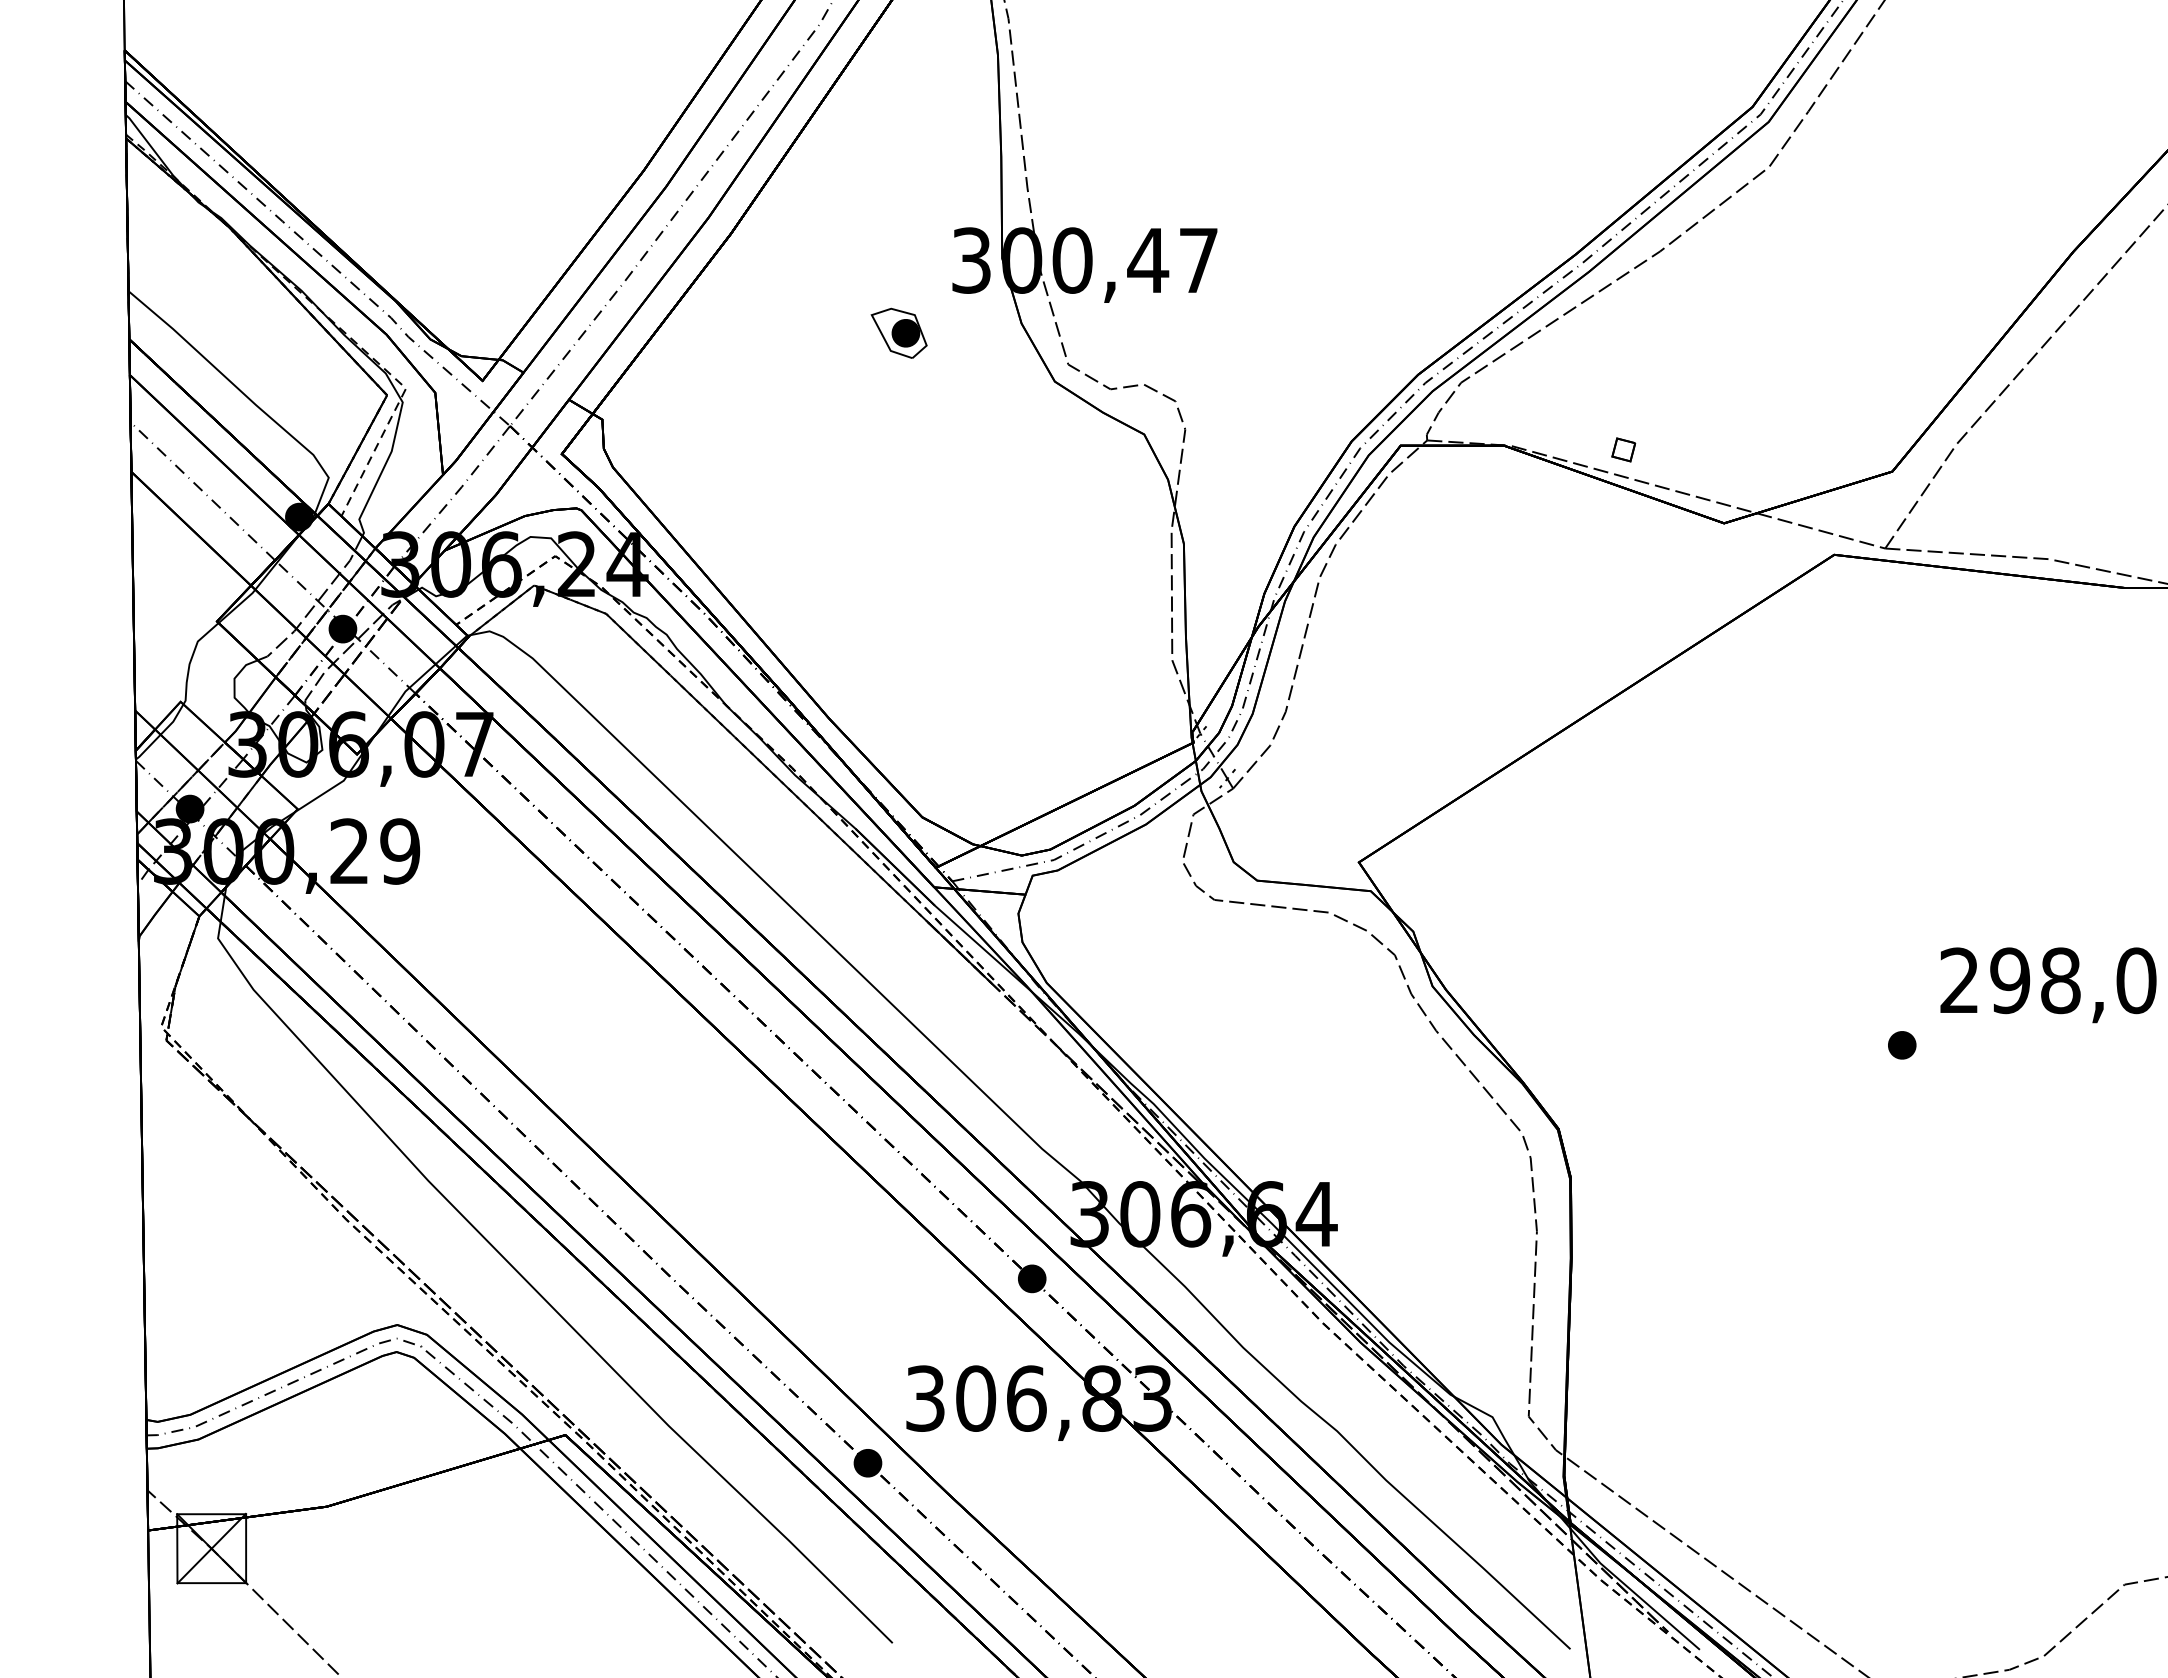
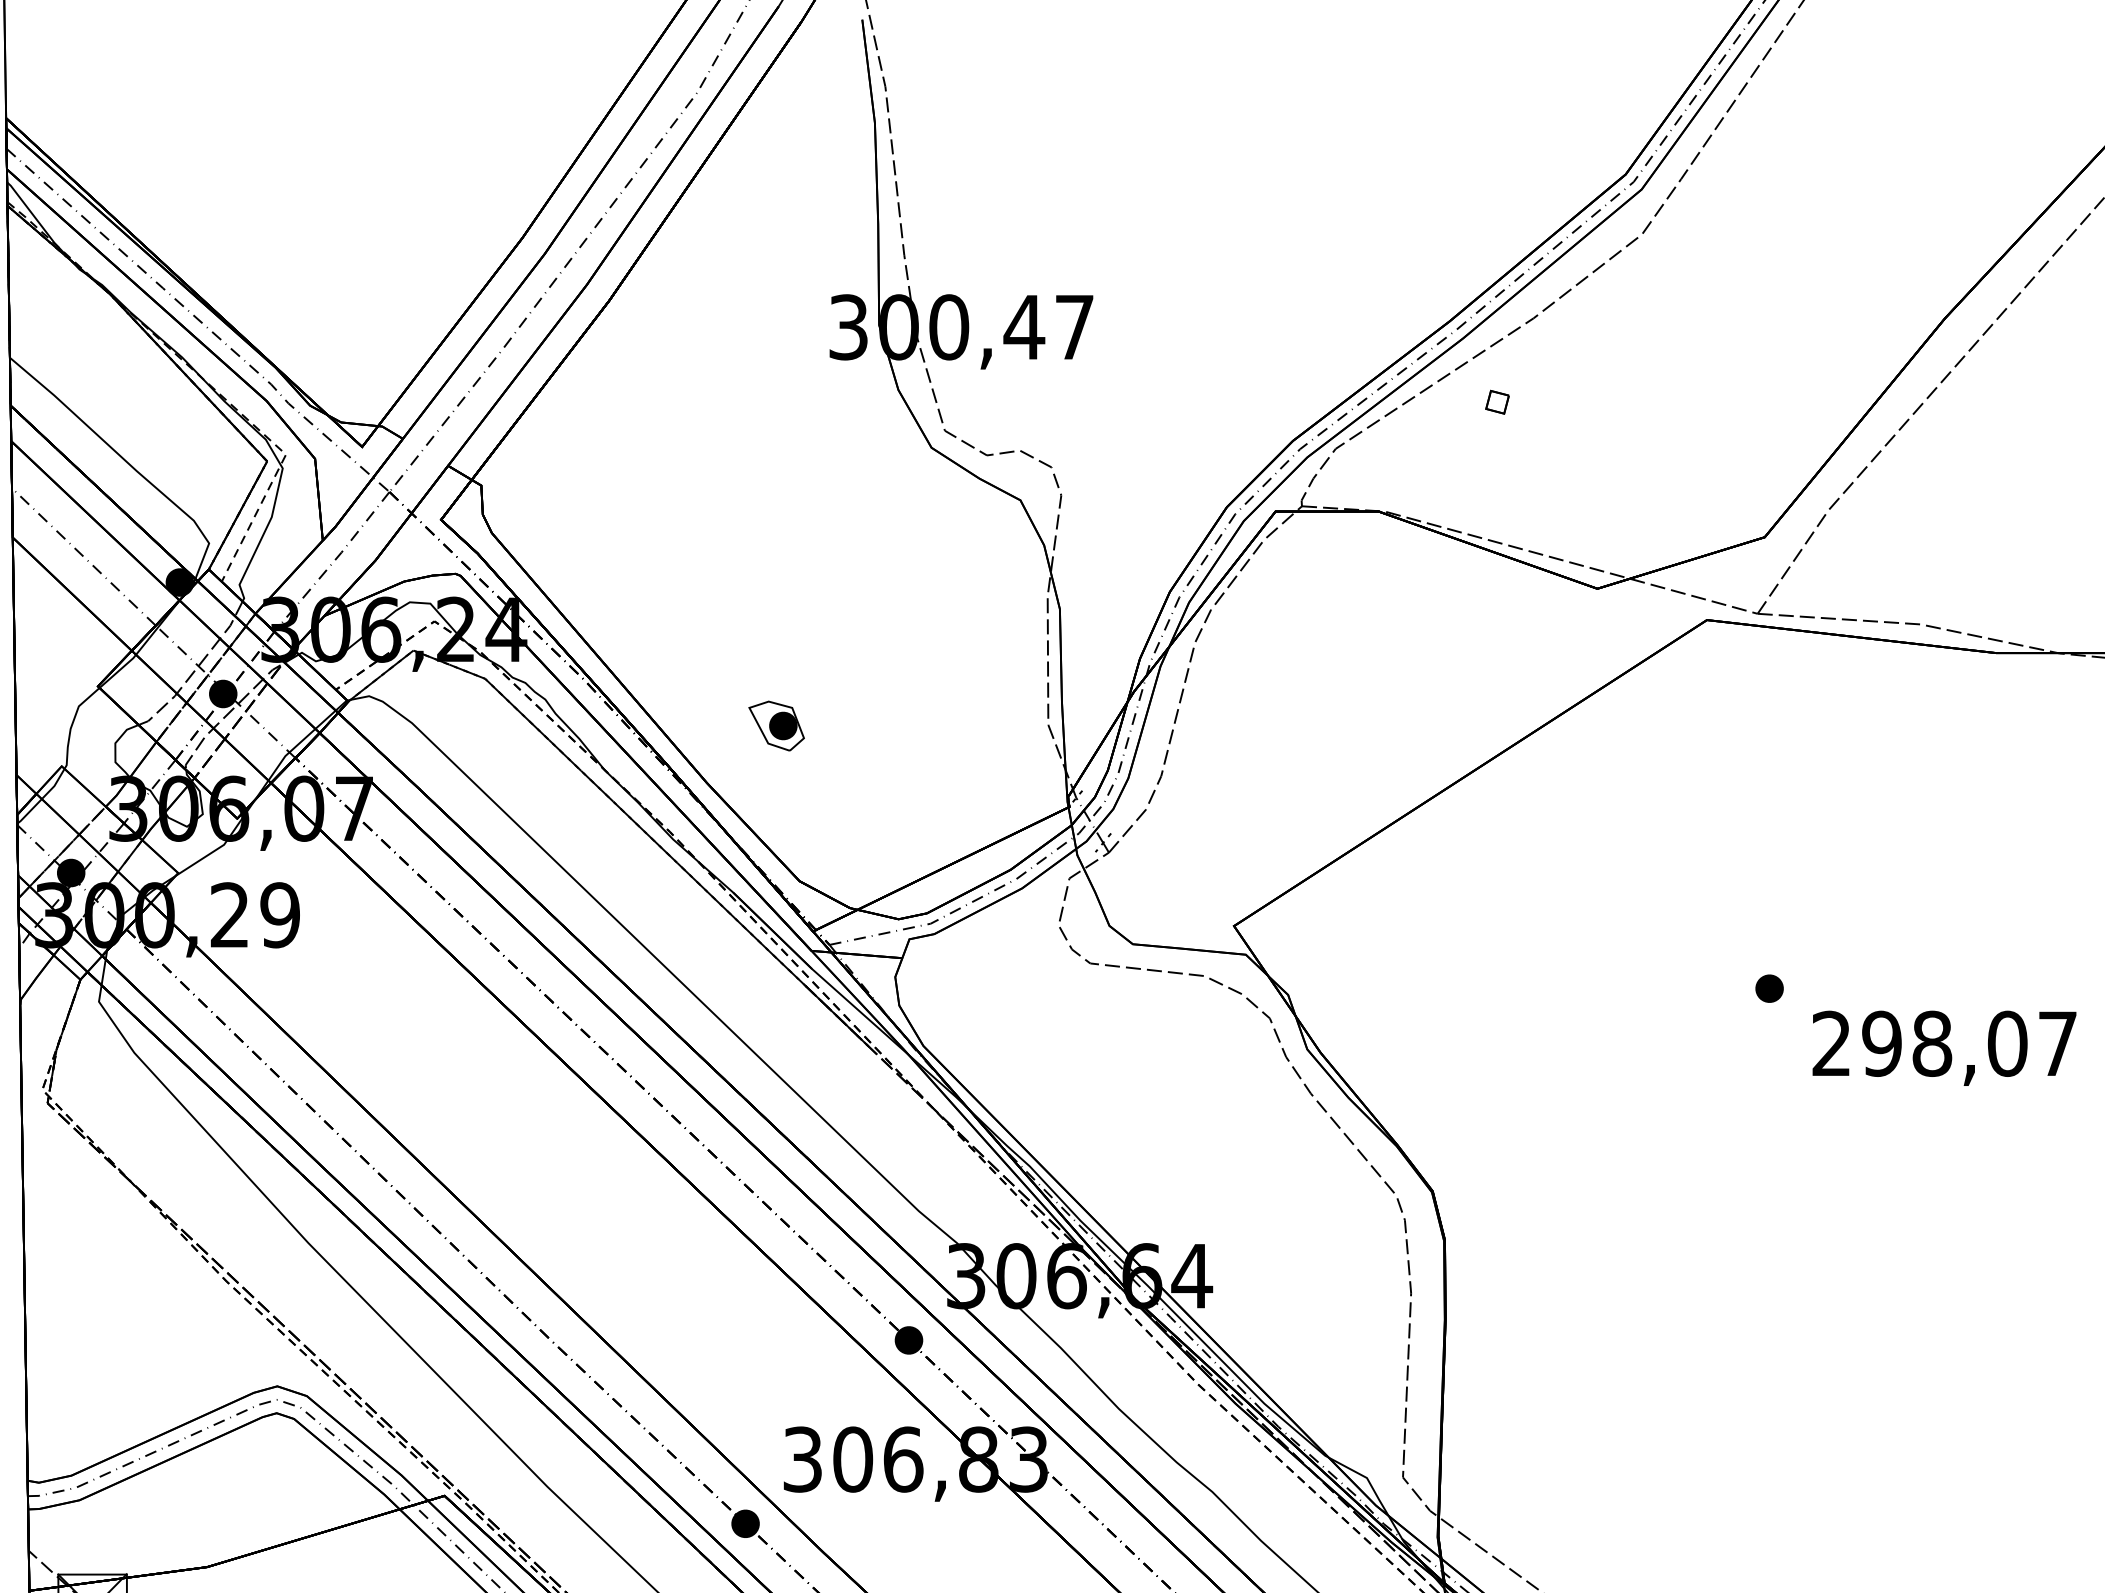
part: (898, 332) -> (775, 725), moved
part: (1623, 449) -> (1497, 401), moved
part: (1902, 1045) -> (1769, 988), moved

